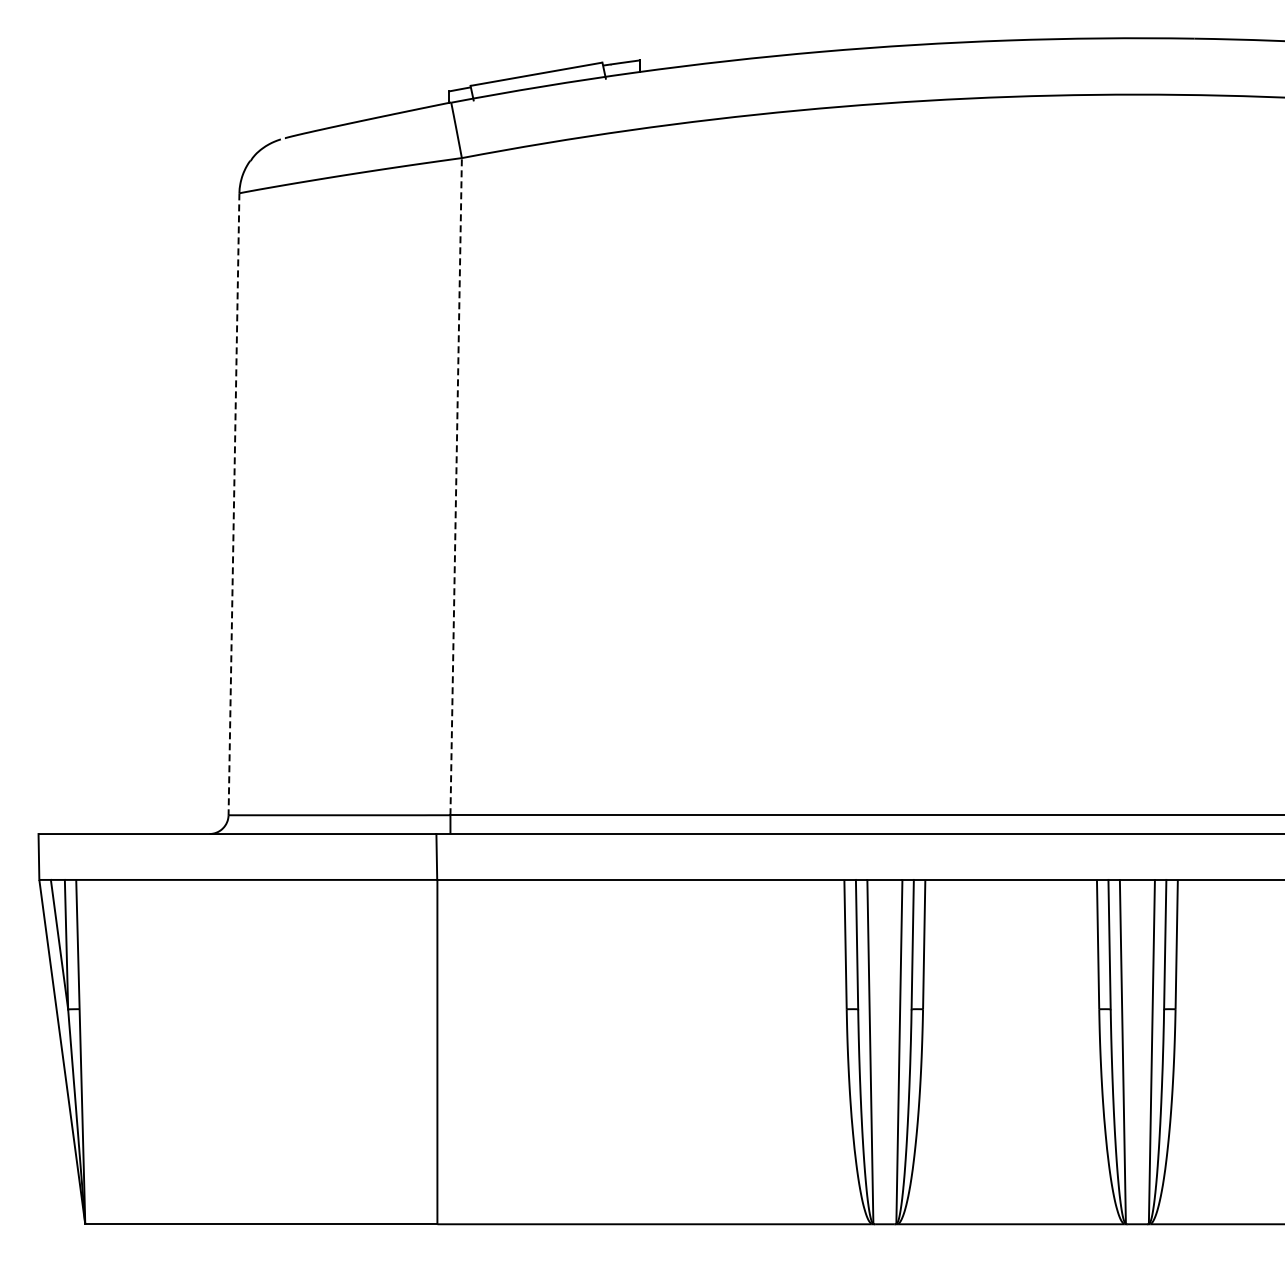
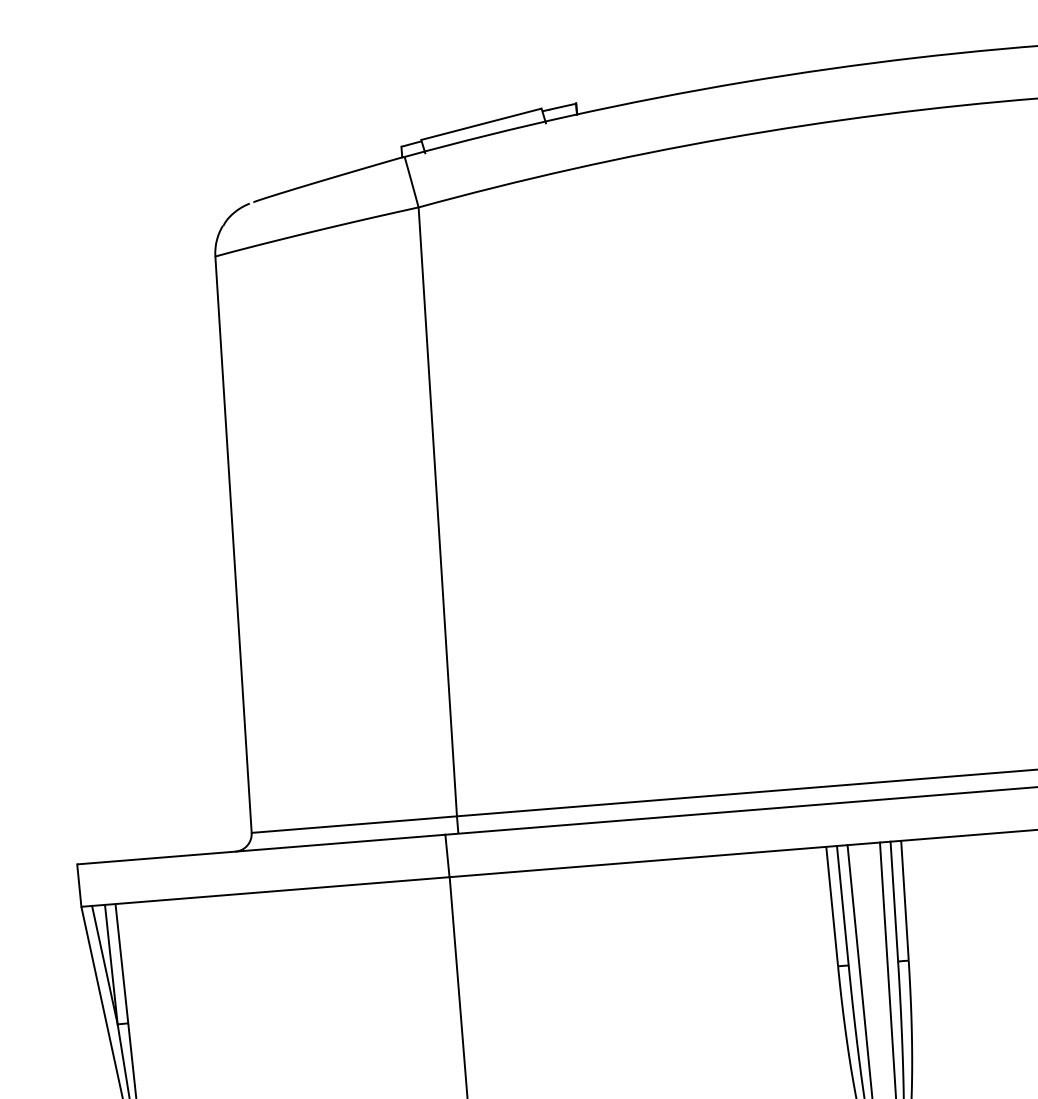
line: (456, 486) -> (438, 511), dashed -> solid
line: (234, 504) -> (234, 544), dashed -> solid

